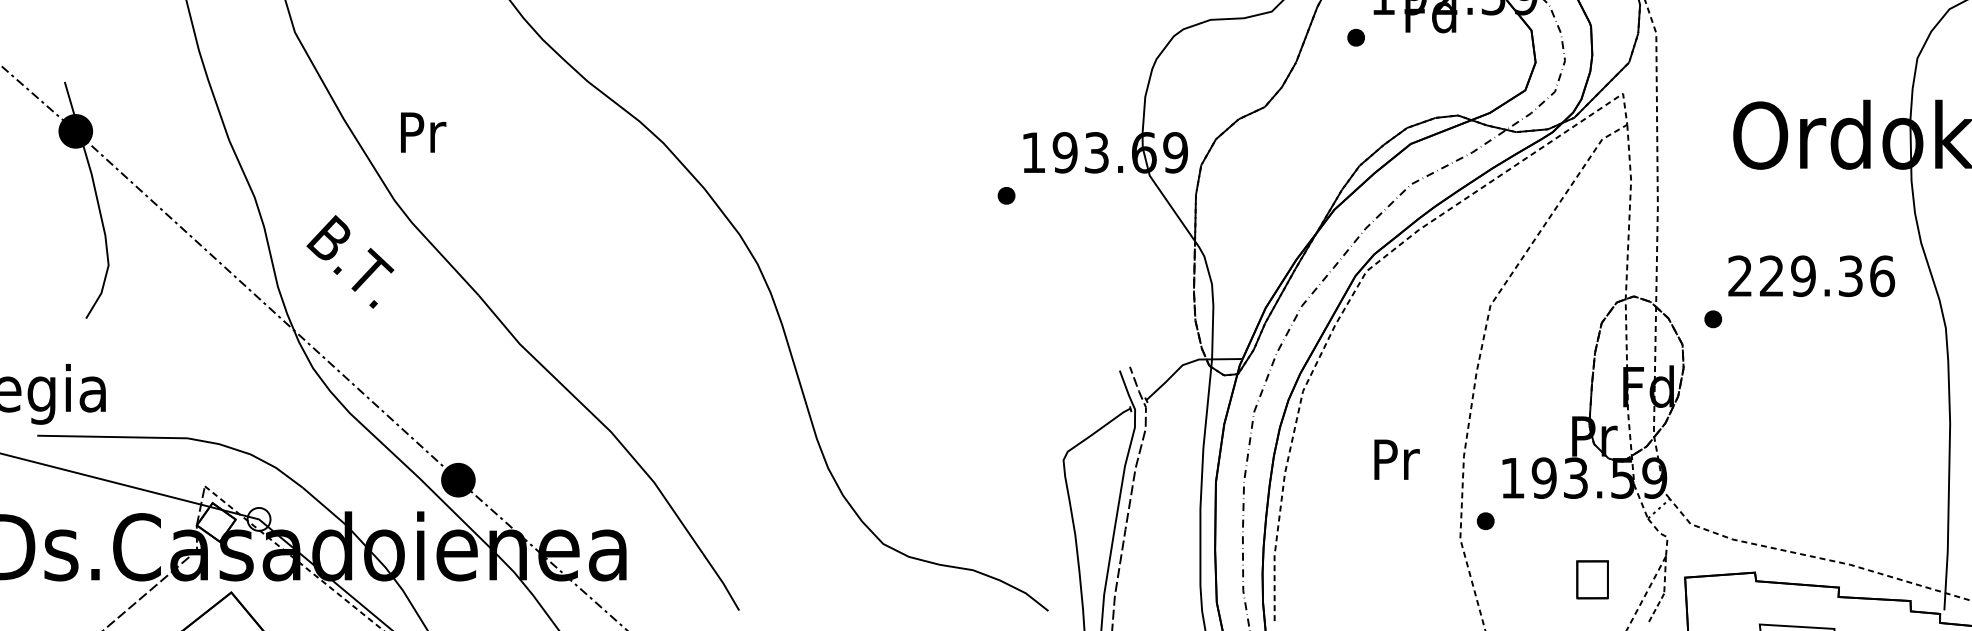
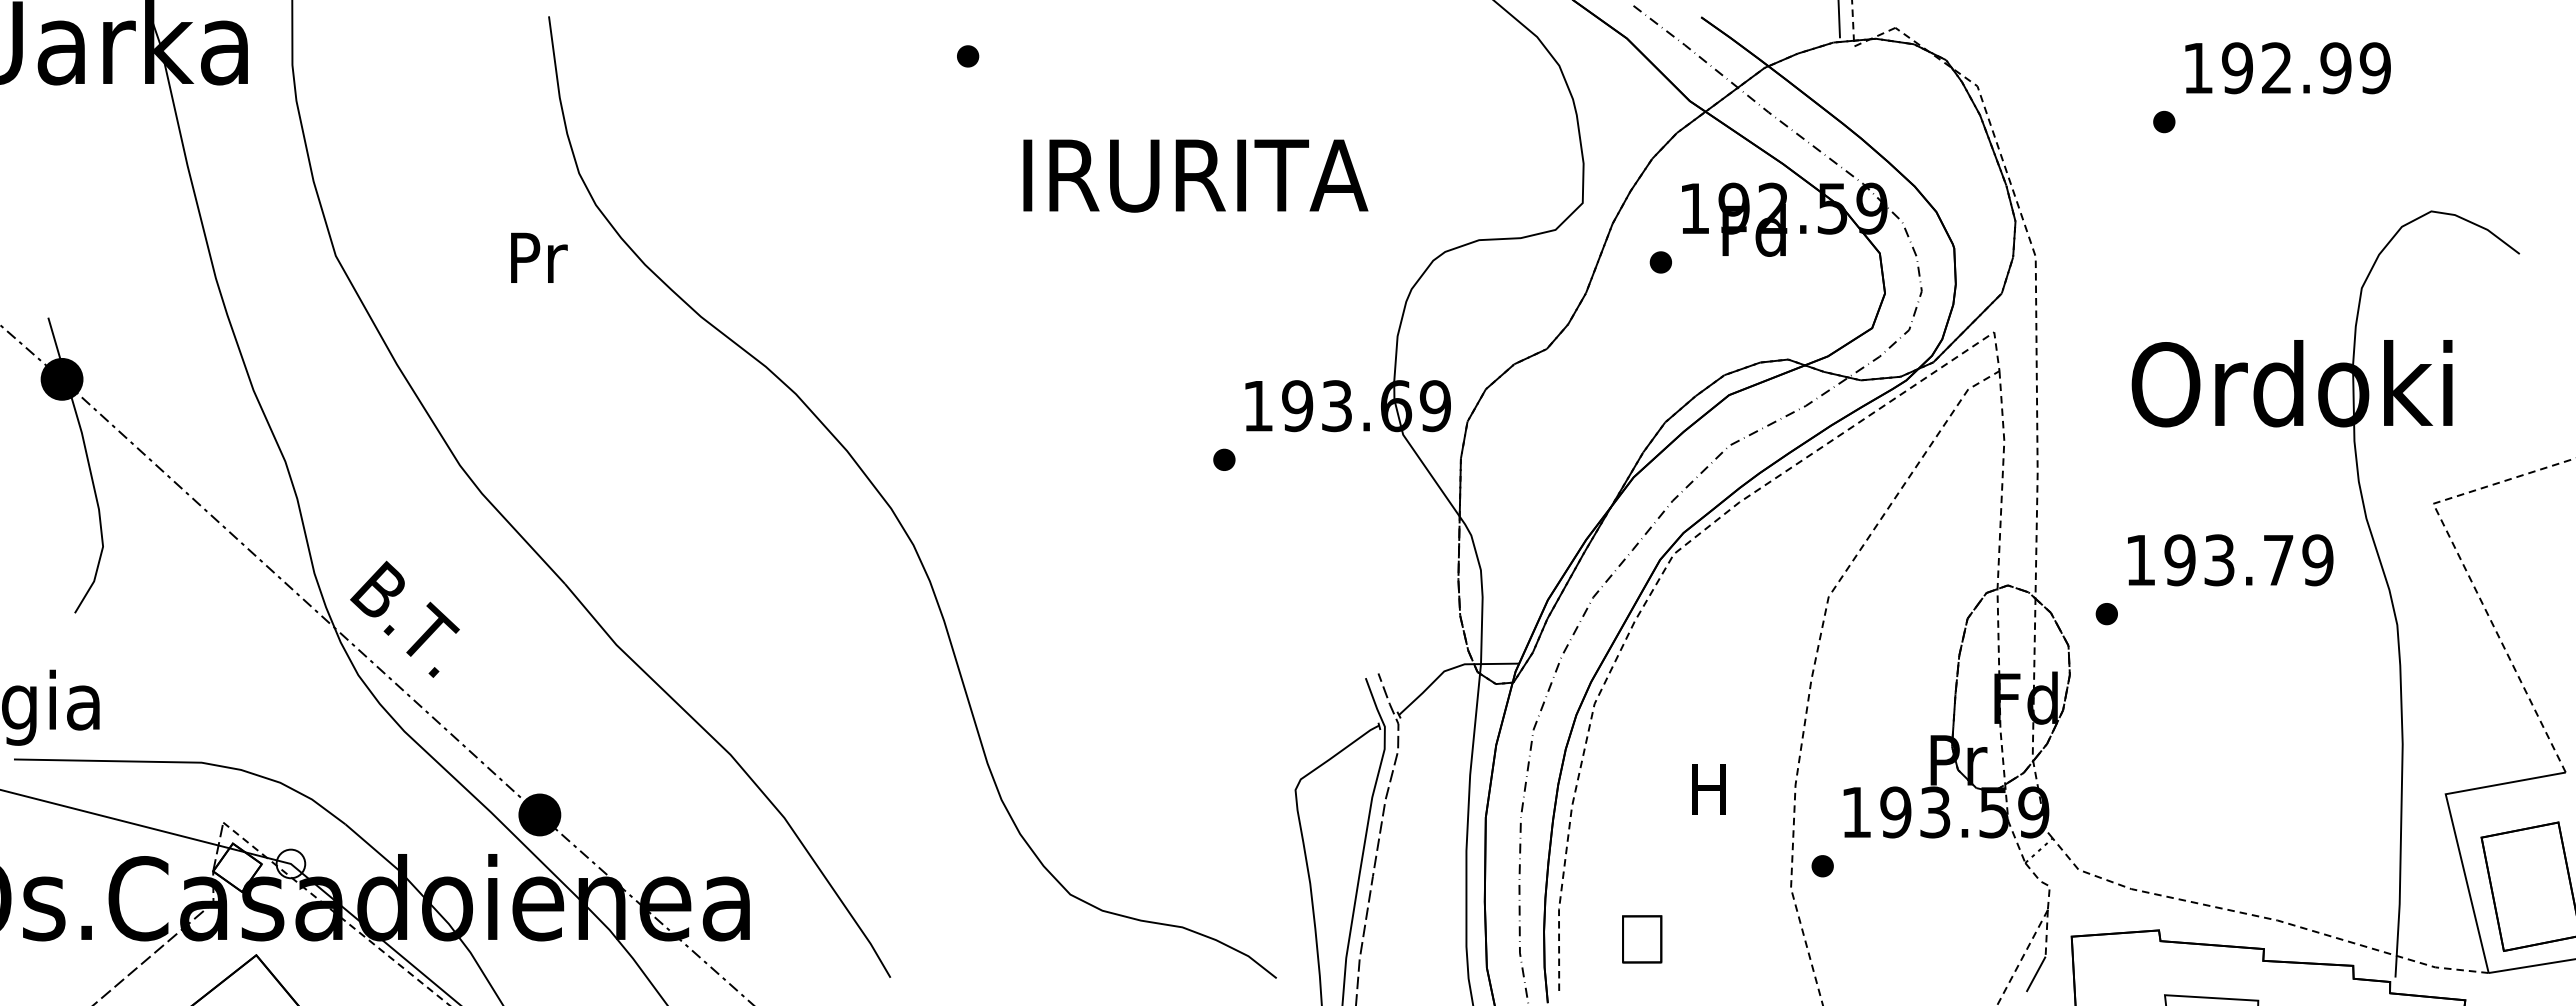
text: (423, 132) -> (539, 257), moved
text: (350, 261) -> (404, 618), moved
text: (1811, 276) -> (2229, 560), 229.36 -> 193.79
text: (1396, 459) -> (1711, 789), Pr -> H
part: (1592, 579) -> (1642, 939), moved
line: (1656, 607) -> (2035, 974), dashed -> solid

